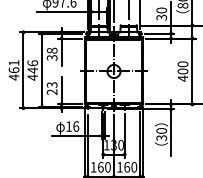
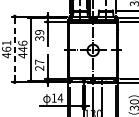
text: (52, 50) -> (39, 32), 38 -> 39
line: (23, 70) -> (14, 49), solid -> dashed
text: (51, 84) -> (39, 61), 23 -> 27
text: (76, 126) -> (60, 98), 16 -> 14

